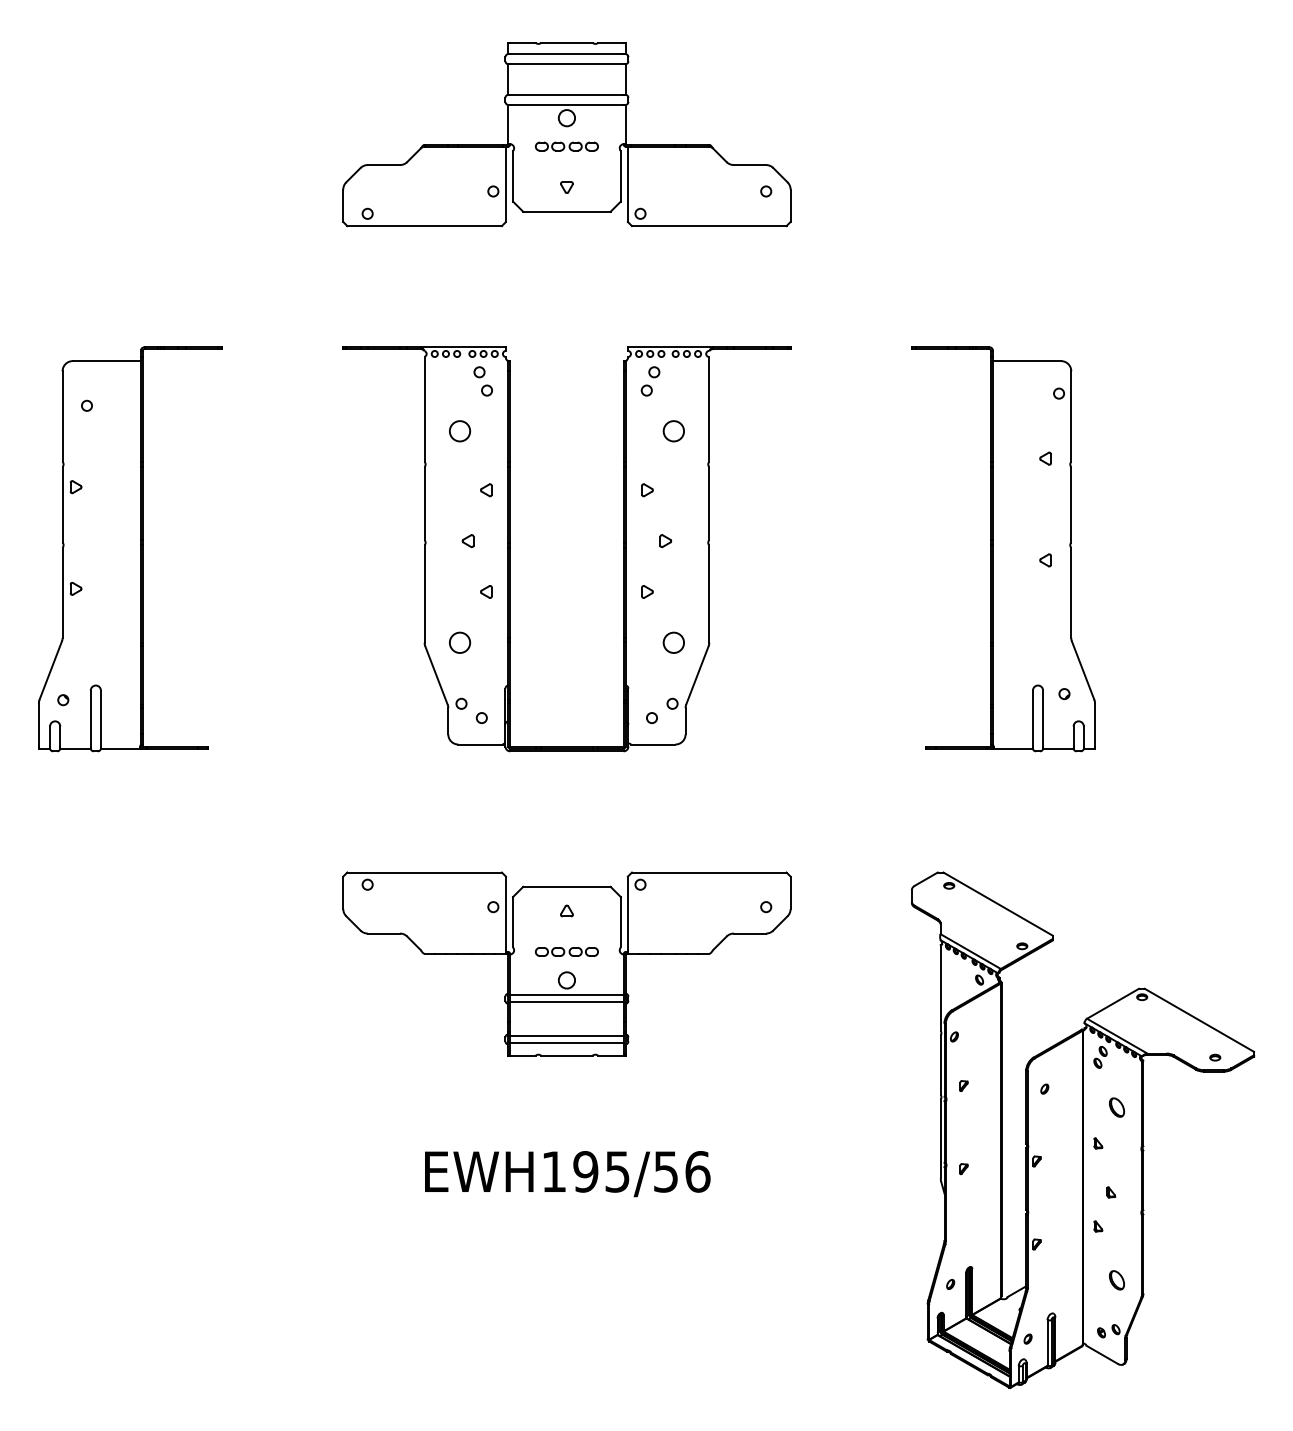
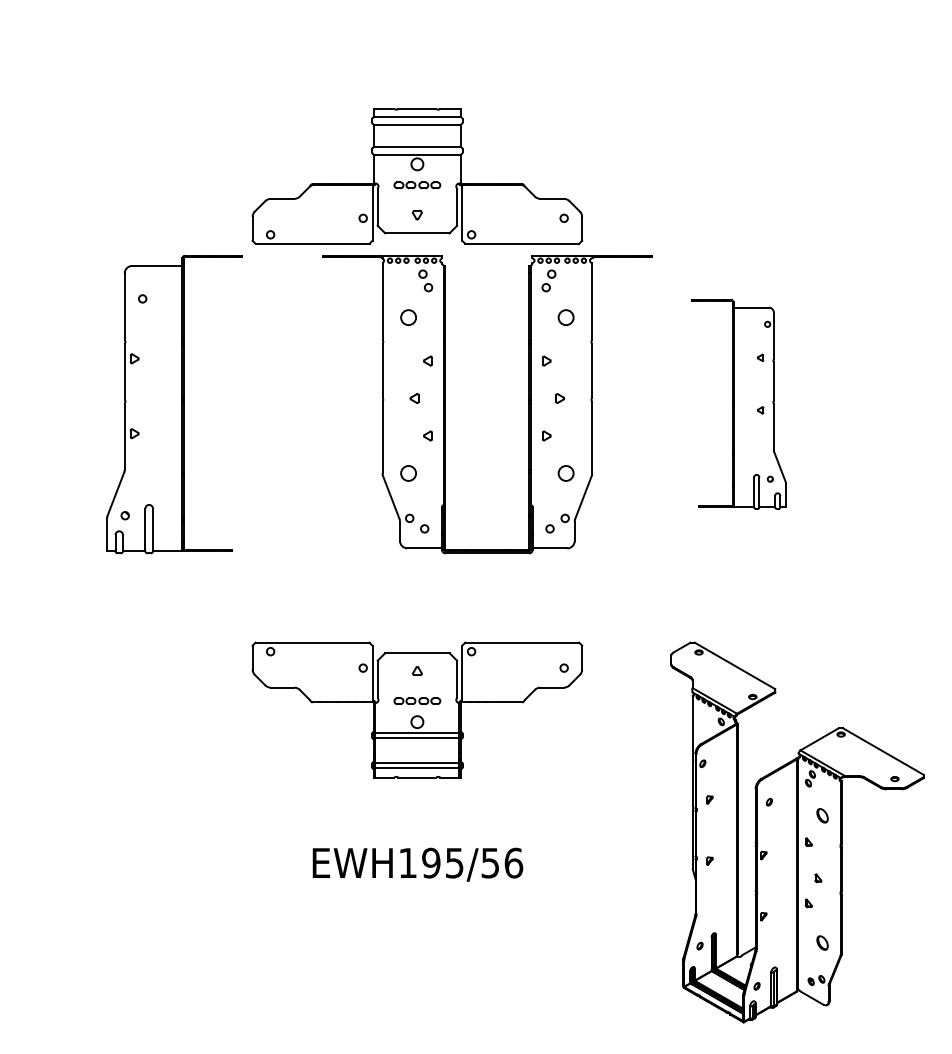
part: (566, 134) -> (417, 176), moved
part: (130, 549) -> (174, 404), moved
part: (510, 549) -> (445, 404), moved
part: (1003, 549) -> (738, 404), size x0.7

